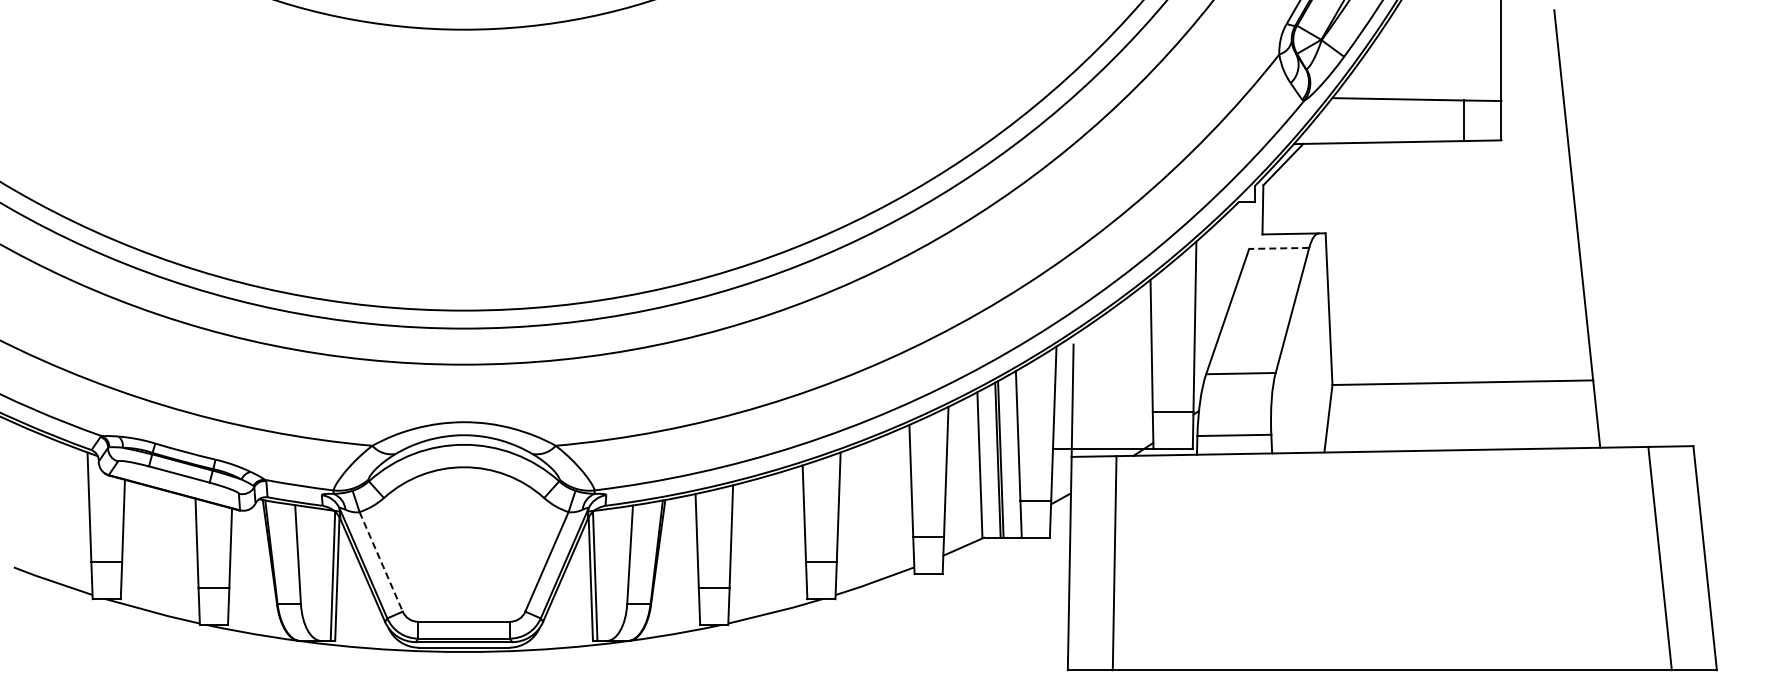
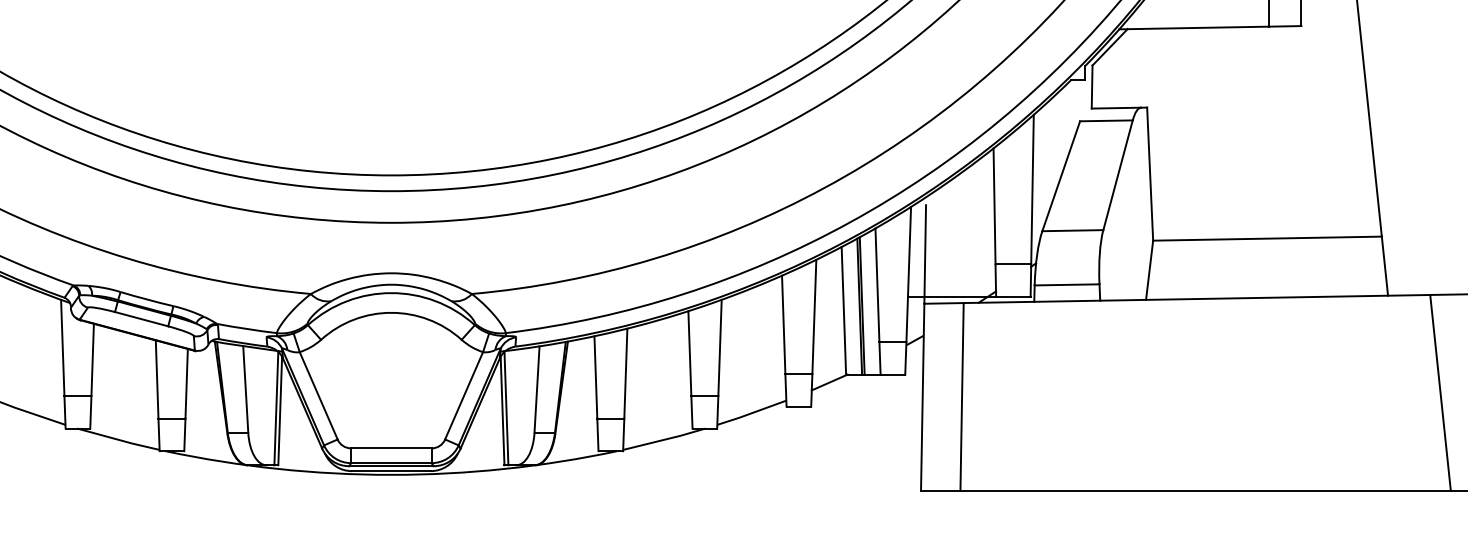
line: (1278, 248) -> (1105, 120), dashed -> solid
line: (381, 562) -> (318, 396), dashed -> solid

